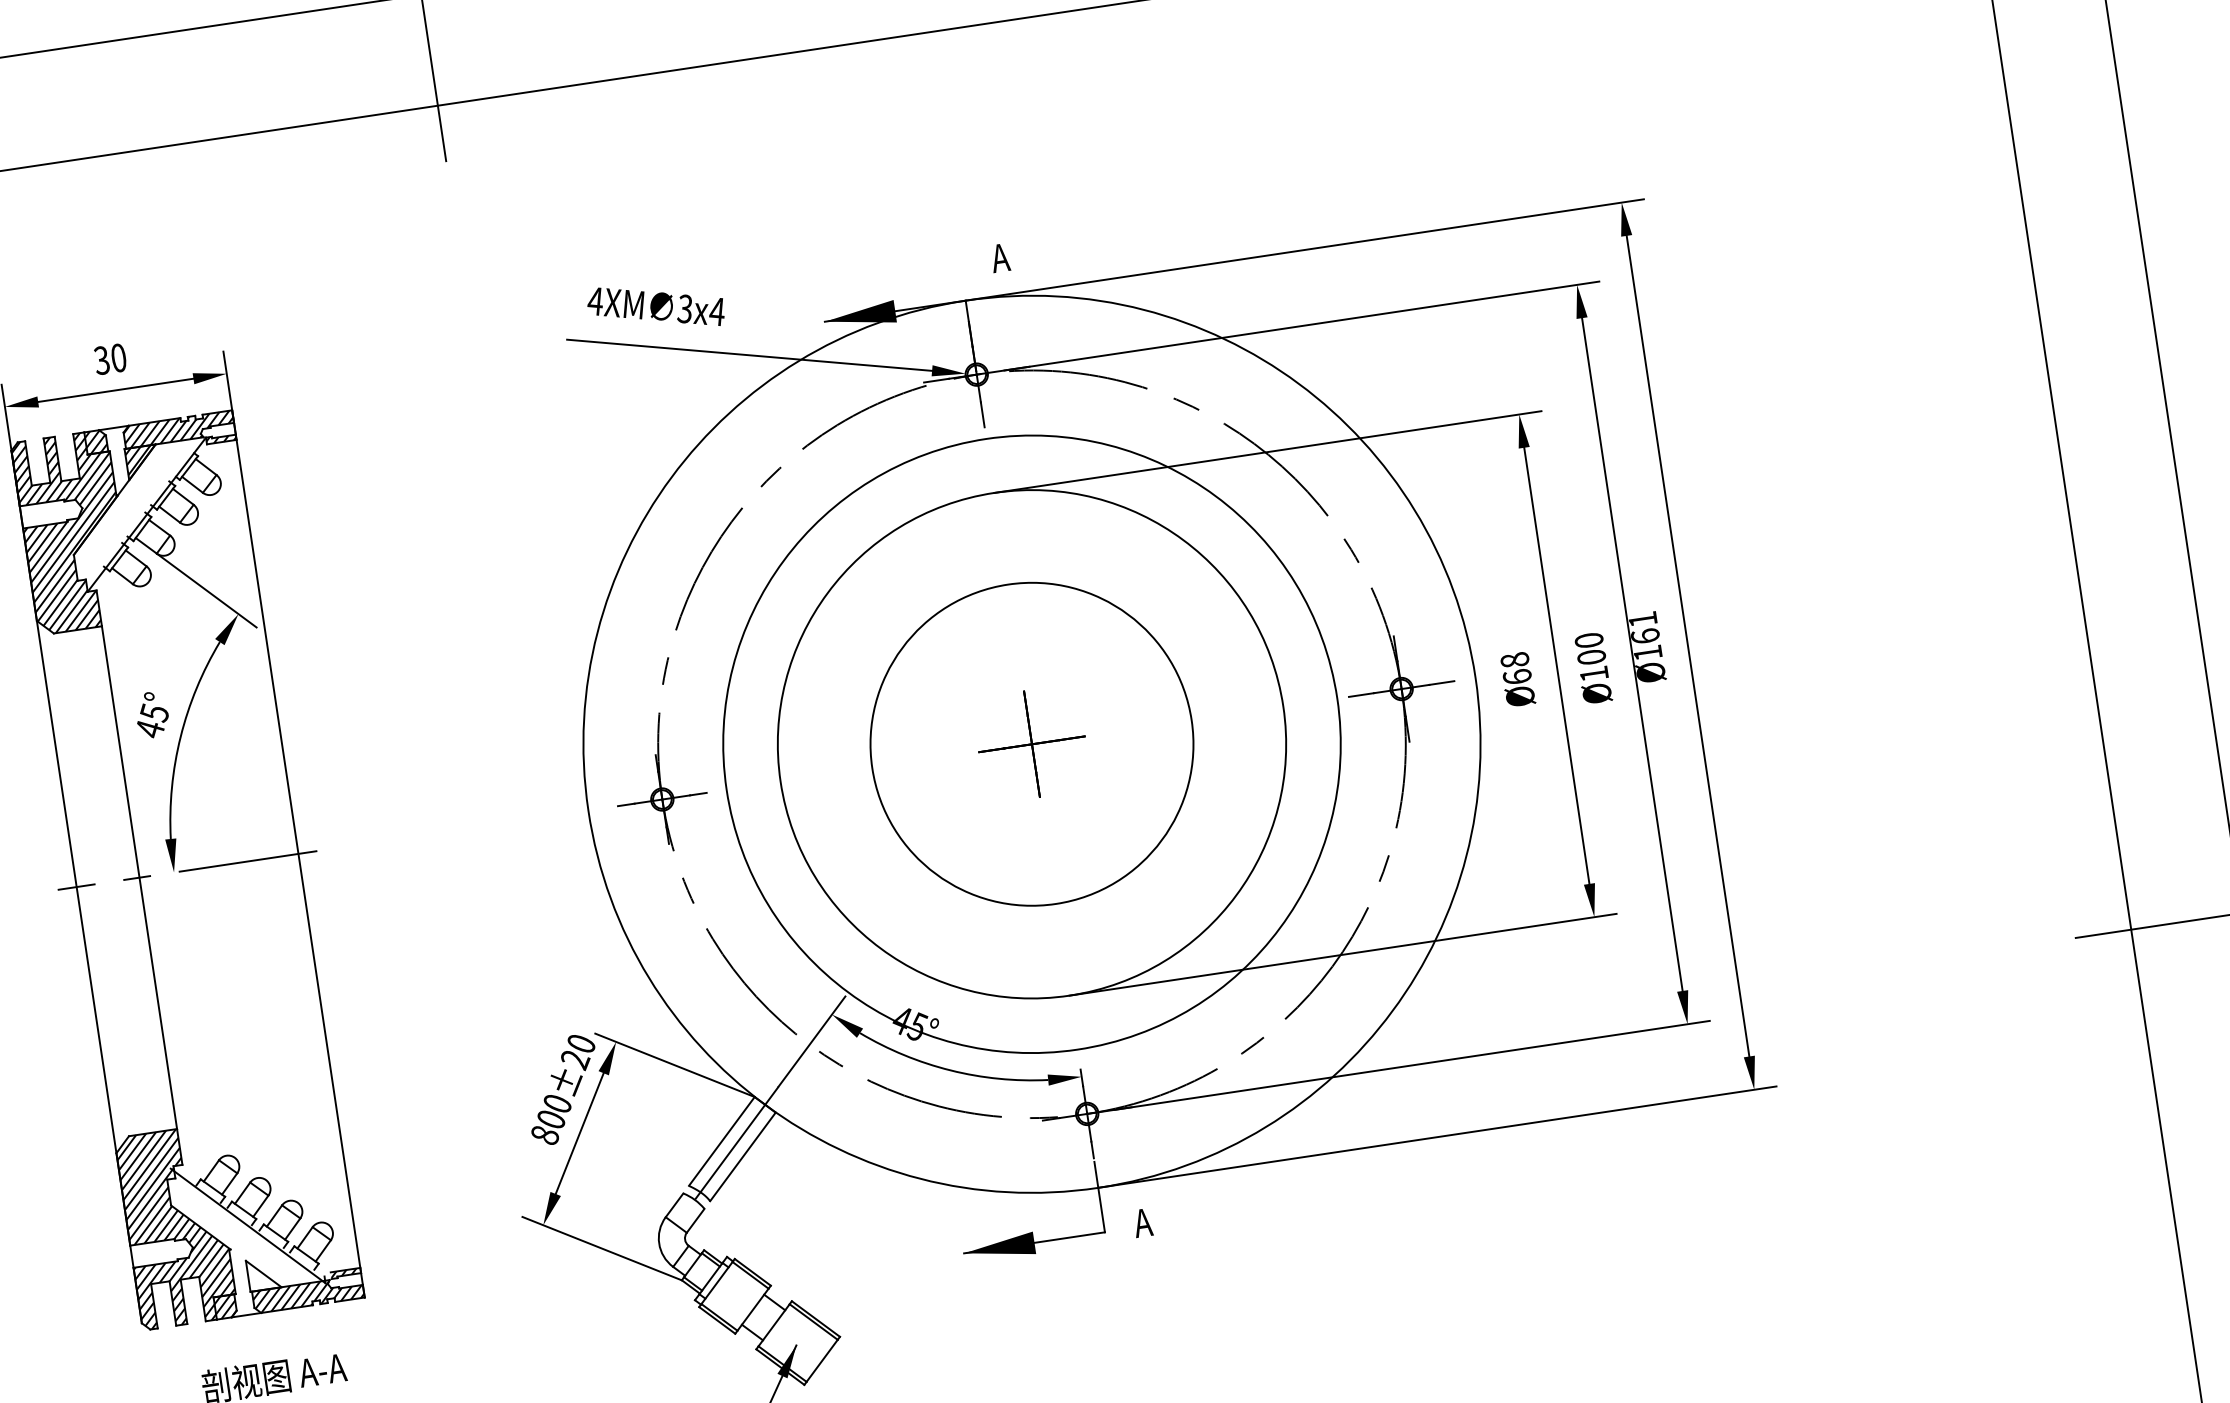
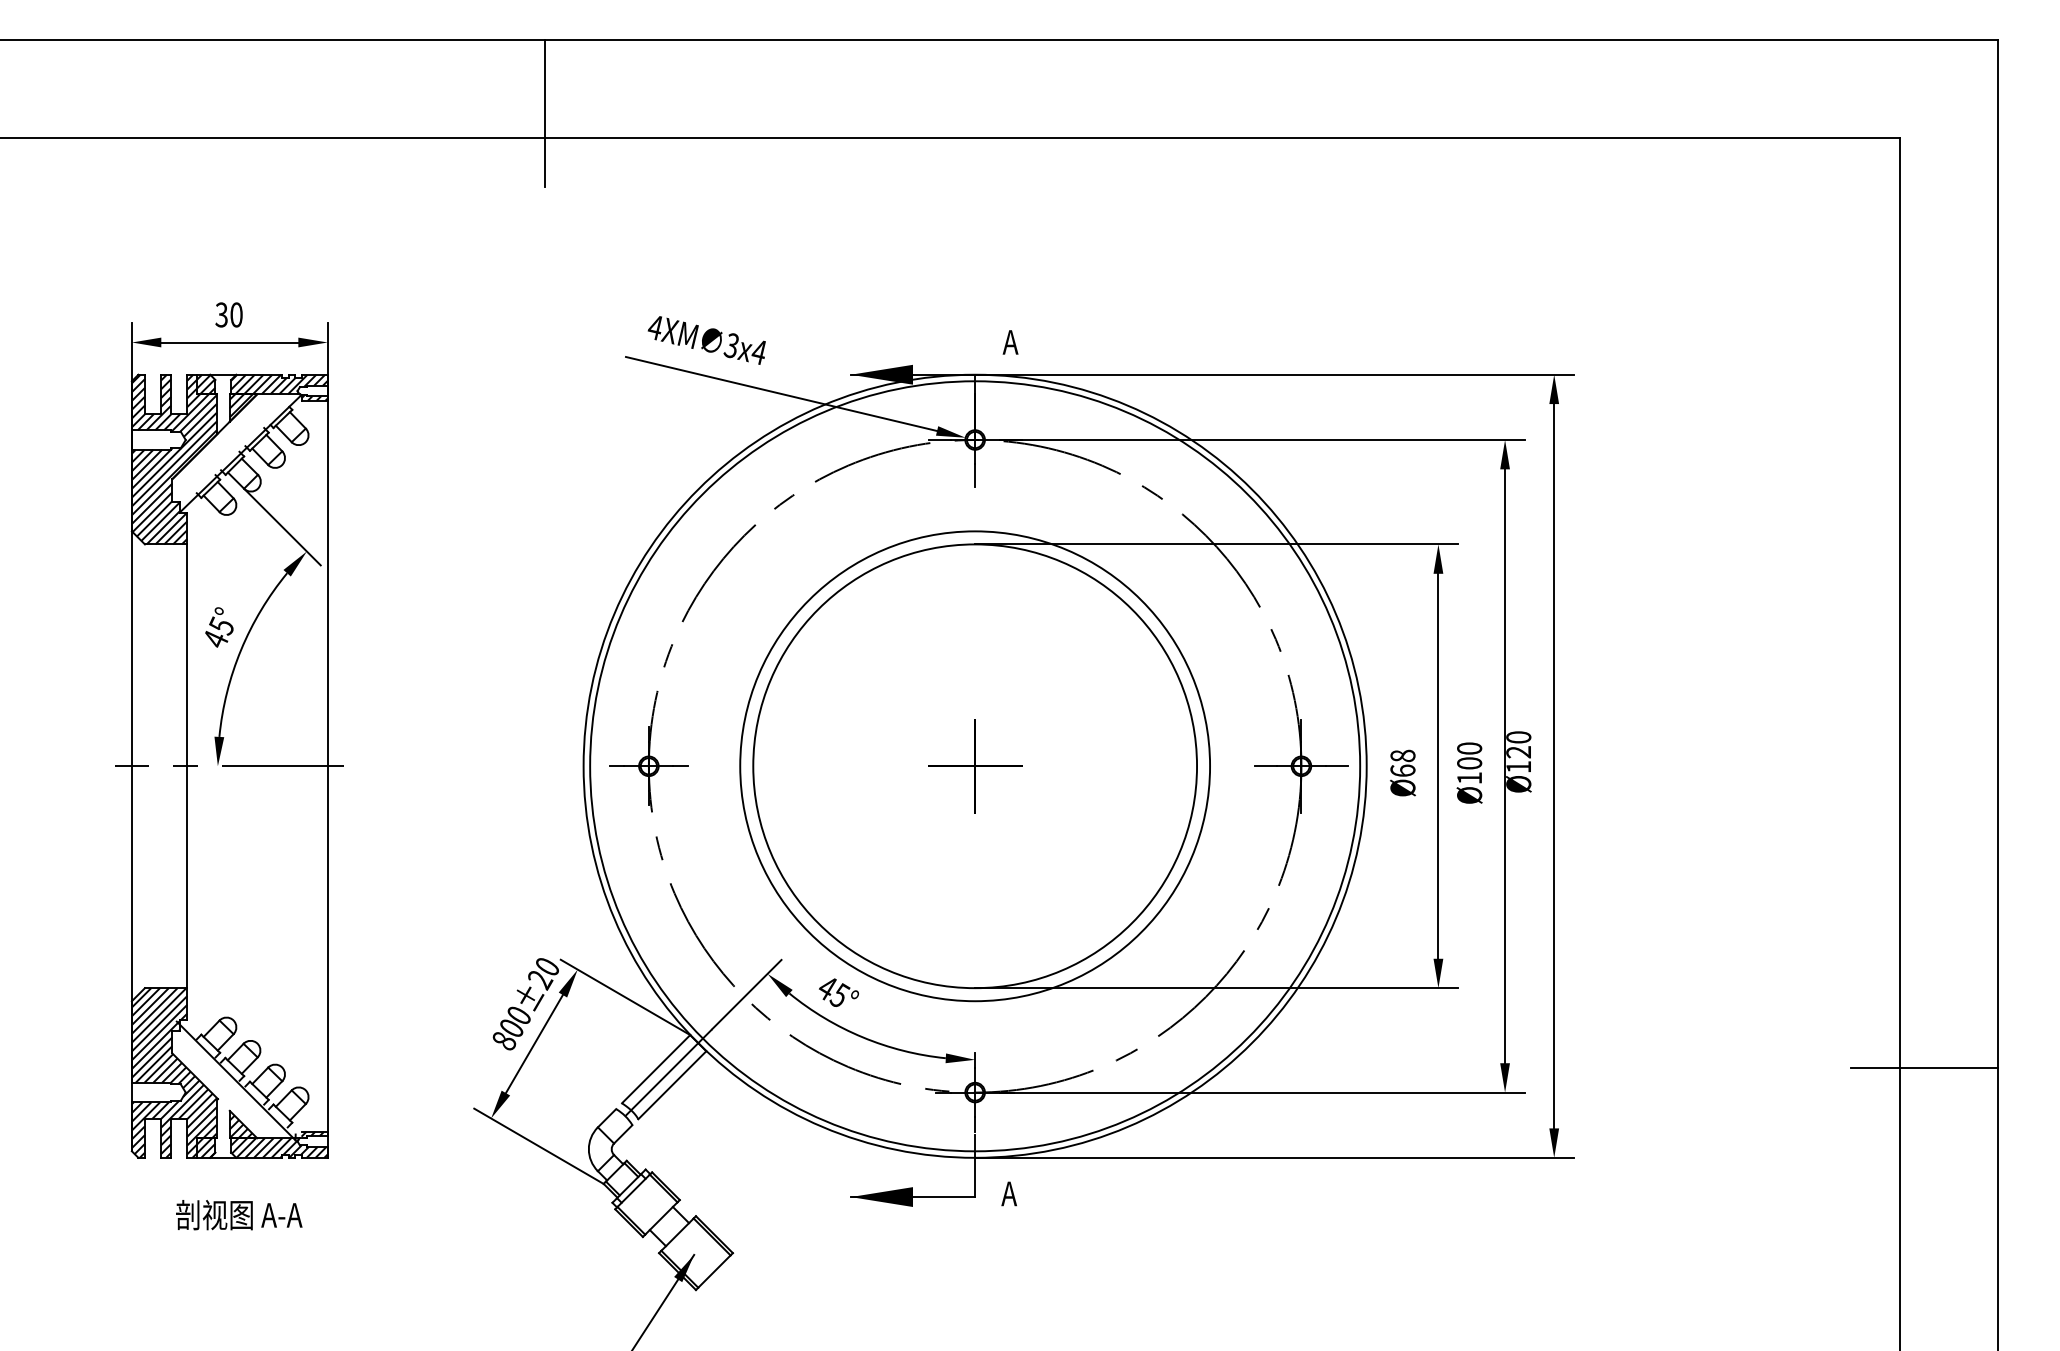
text: (1643, 627) -> (1518, 744), Ø161 -> Ø120
circle: (1032, 744) -> (975, 766), size x1.43
circle: (1032, 744) -> (975, 766), size x1.67
hatch: (262, 1274) -> (242, 1124), added

